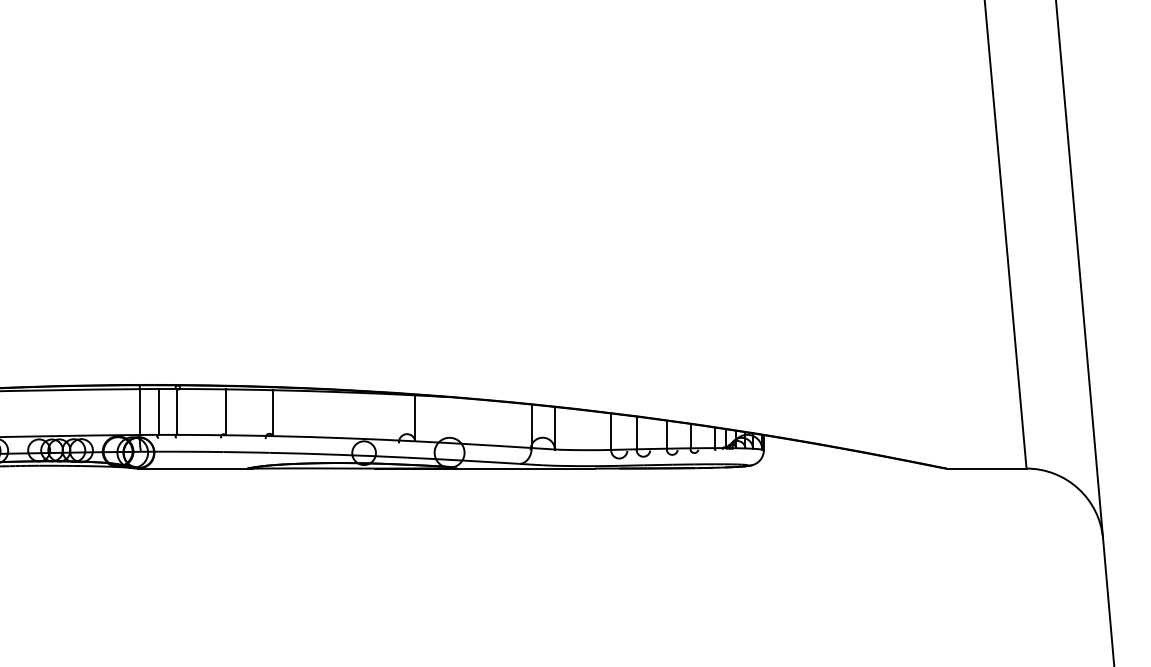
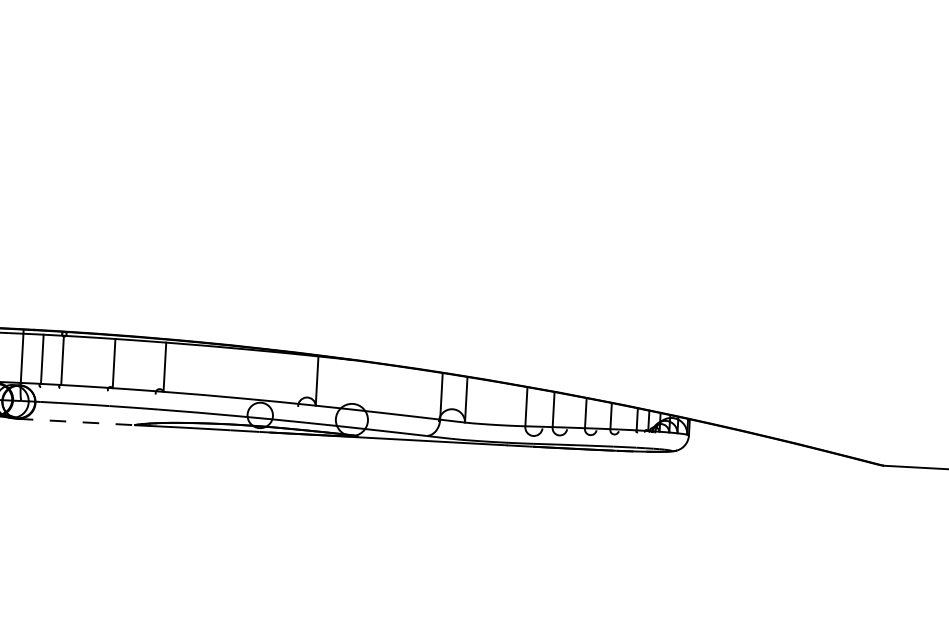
line: (195, 468) -> (78, 422), solid -> dashed

